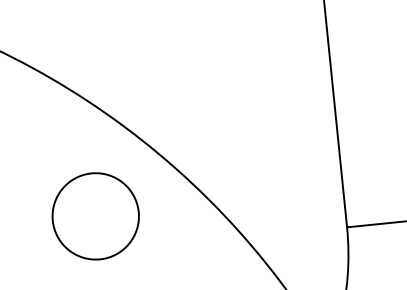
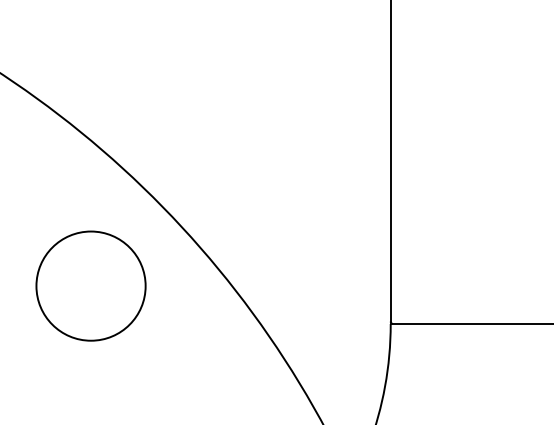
circle: (95, 215) -> (90, 285), moved

